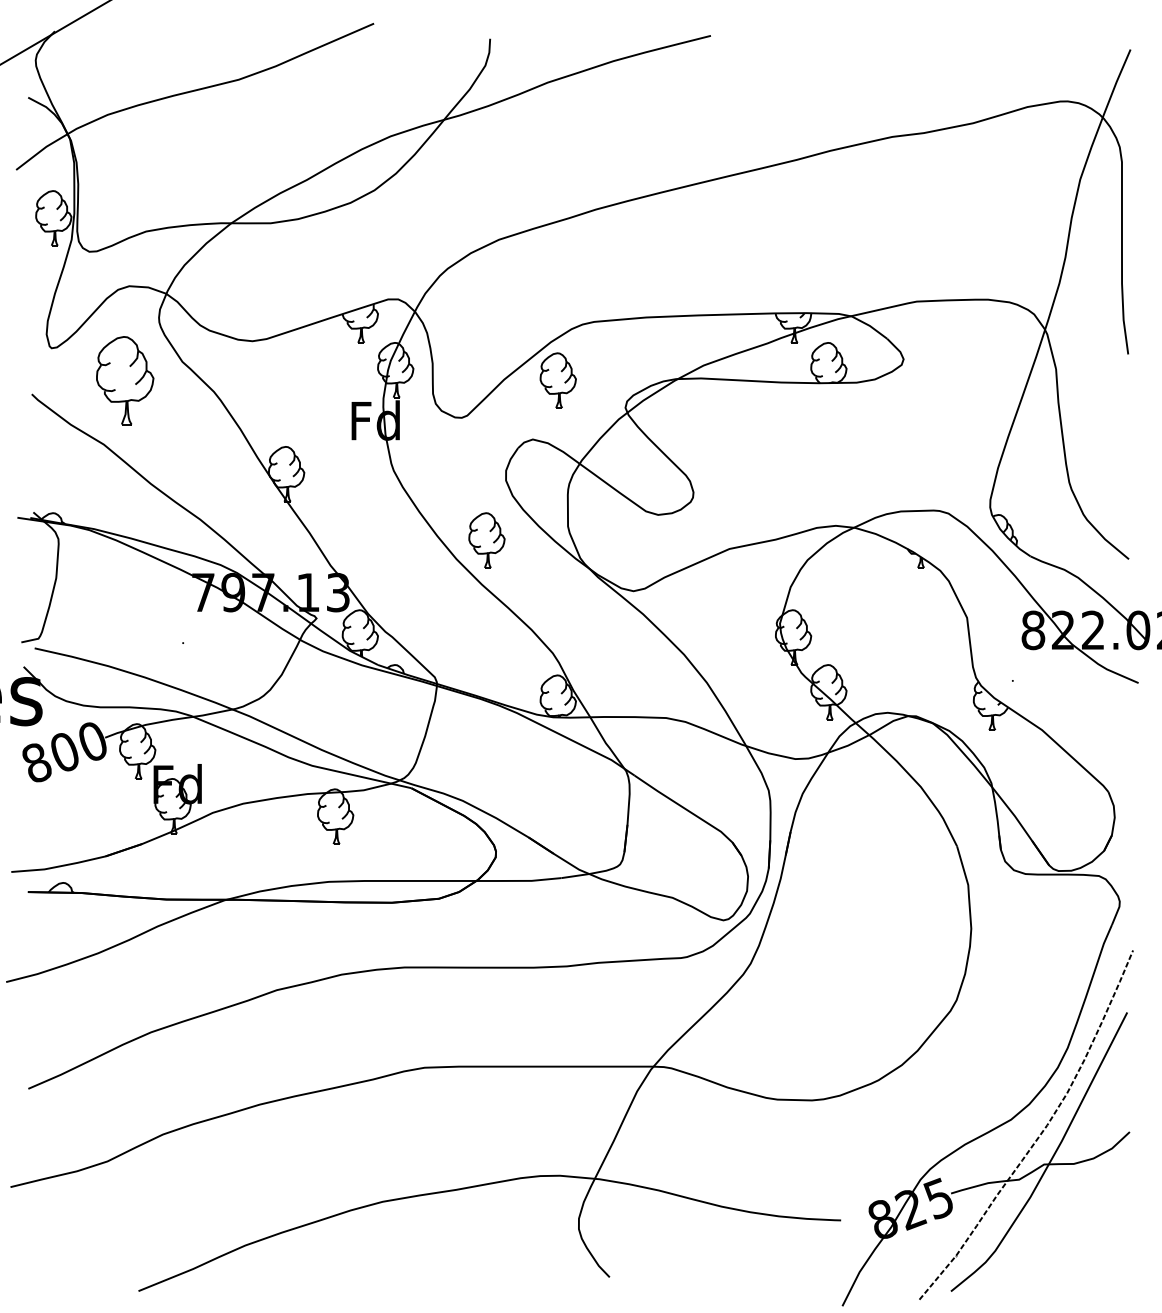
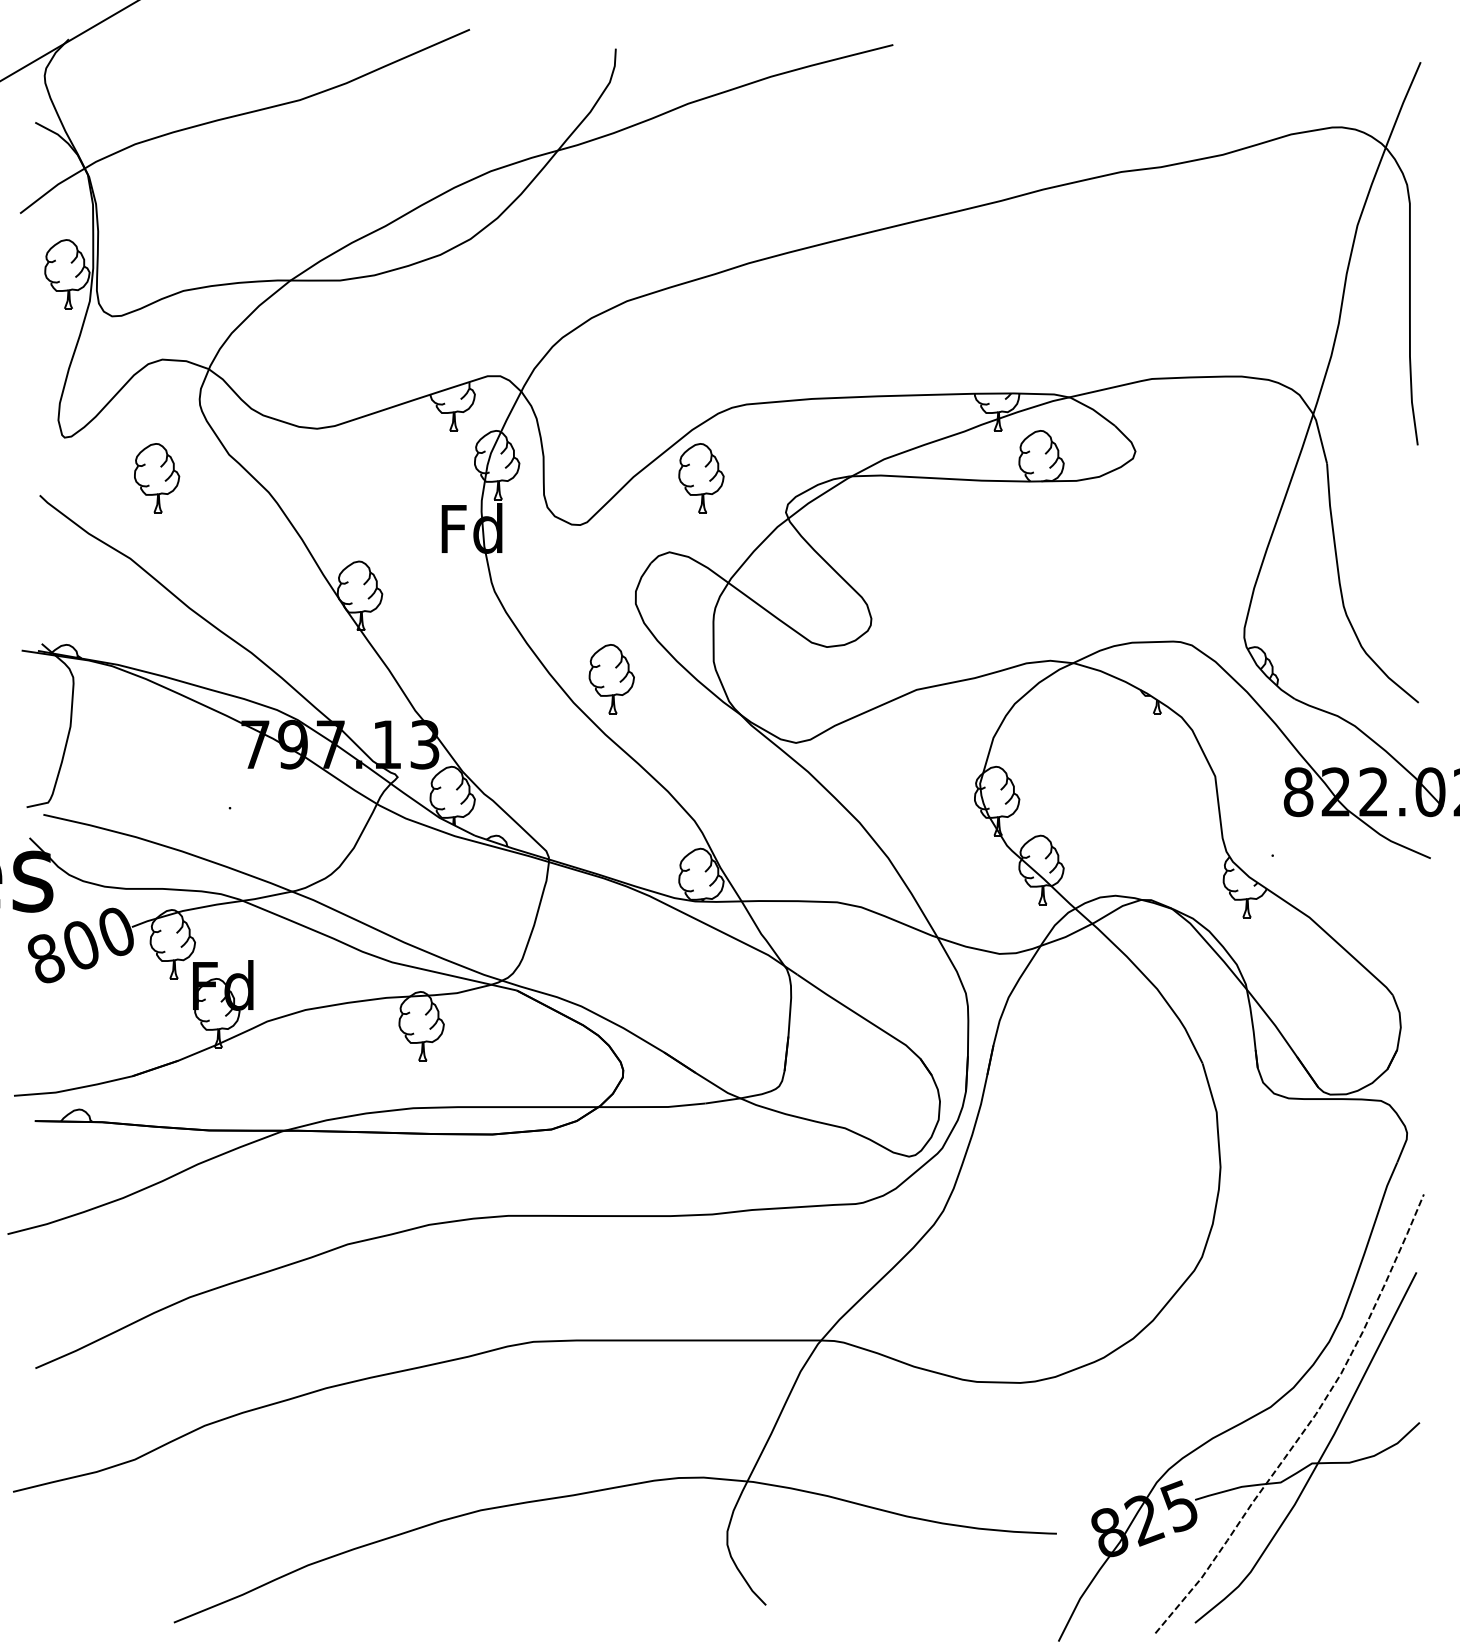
part: (124, 380) -> (156, 478), size x0.62

